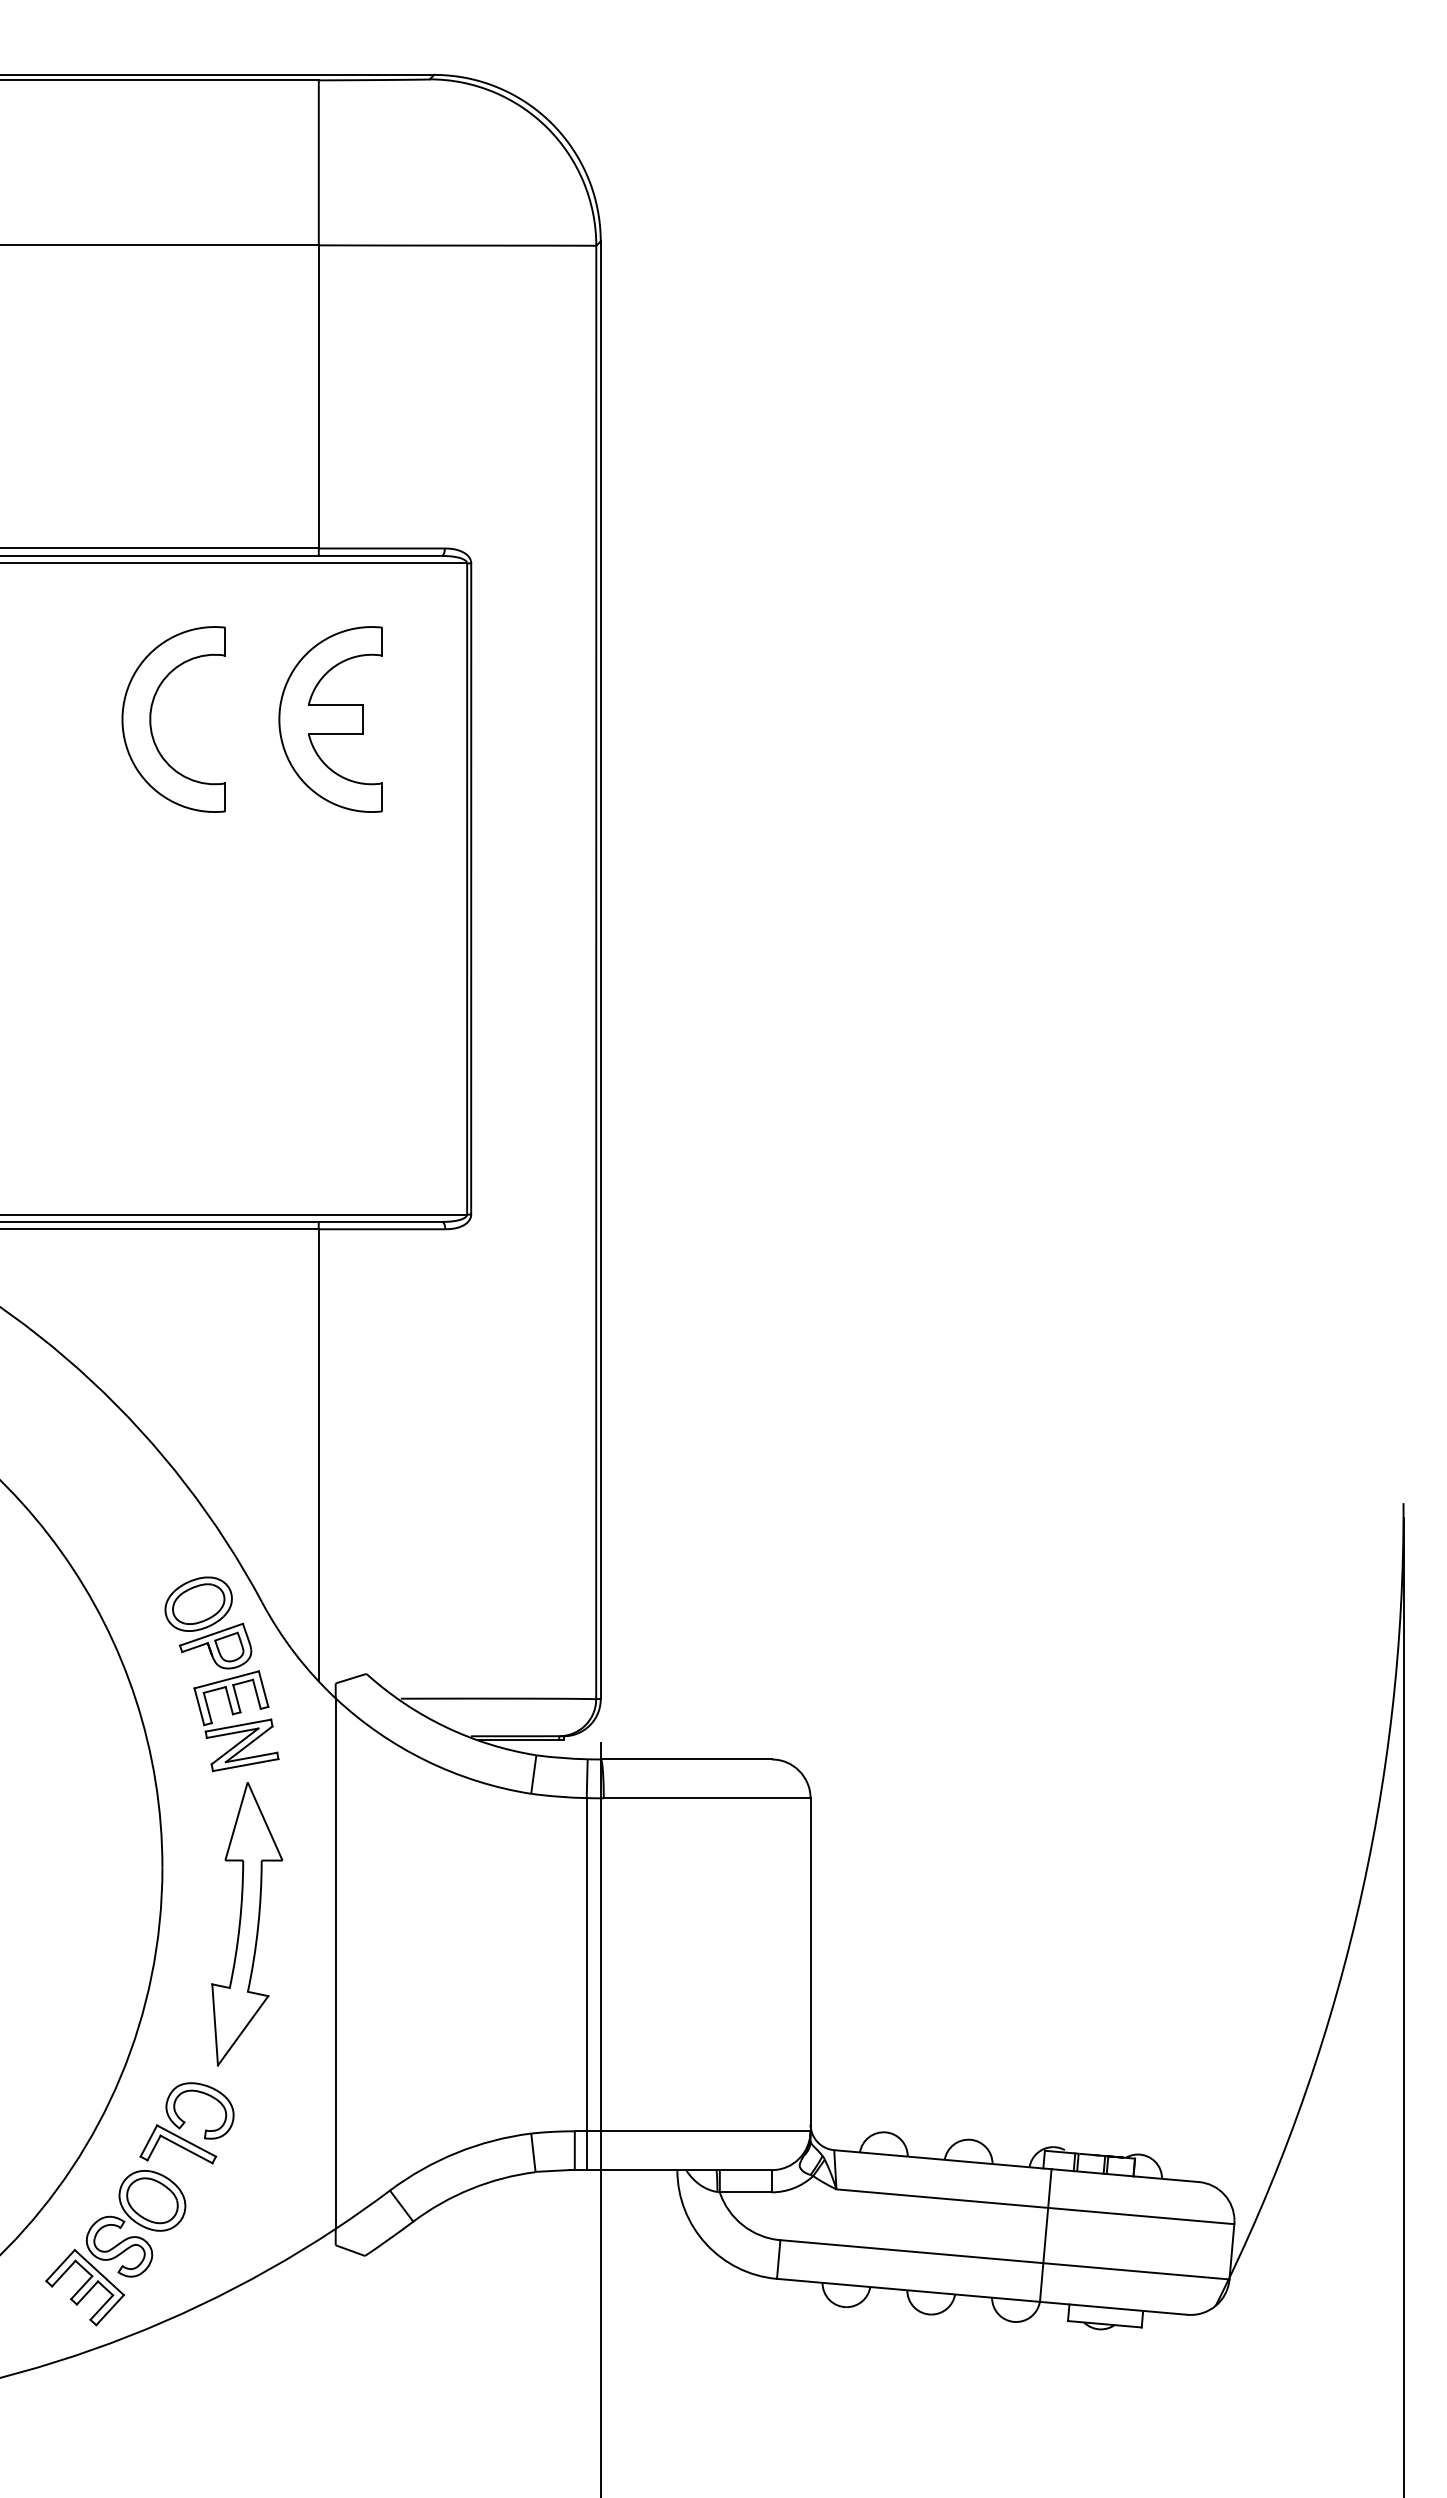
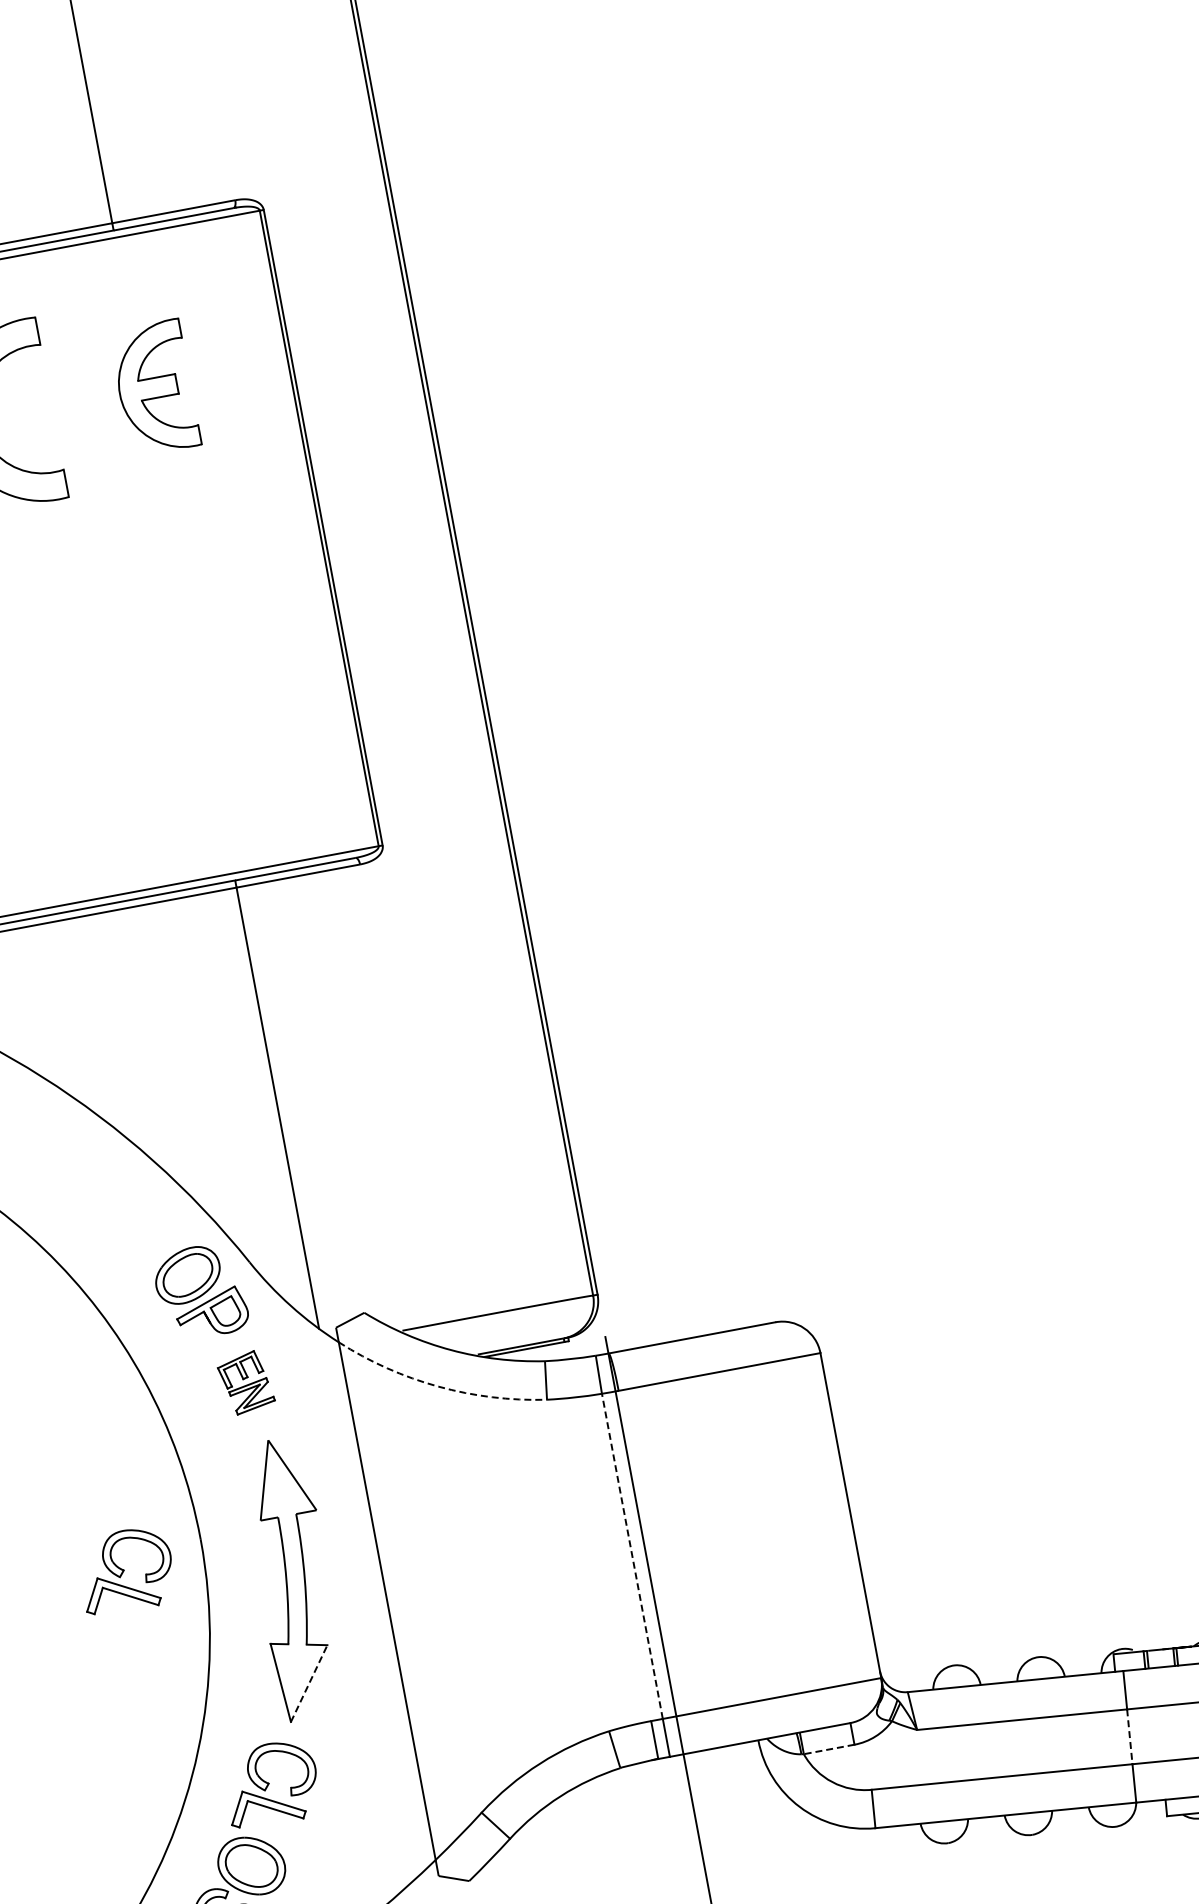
part: (330, 719) -> (154, 388), size x0.7
part: (236, 1721) -> (246, 1382), size x0.6
arc: (426, 1760) -> (438, 1386), solid -> dashed
part: (82, 1885) -> (125, 1571), added
line: (586, 1964) -> (632, 1556), solid -> dashed
line: (243, 2030) -> (309, 1683), solid -> dashed
line: (745, 2192) -> (828, 1749), solid -> dashed
line: (1045, 2235) -> (1129, 1736), solid -> dashed

